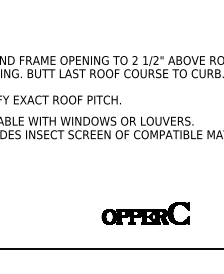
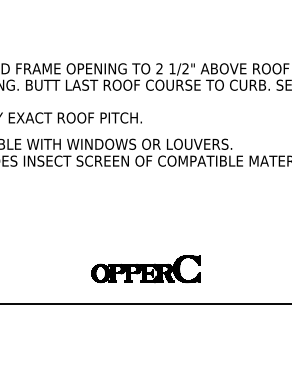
part: (145, 213) -> (145, 269), moved

